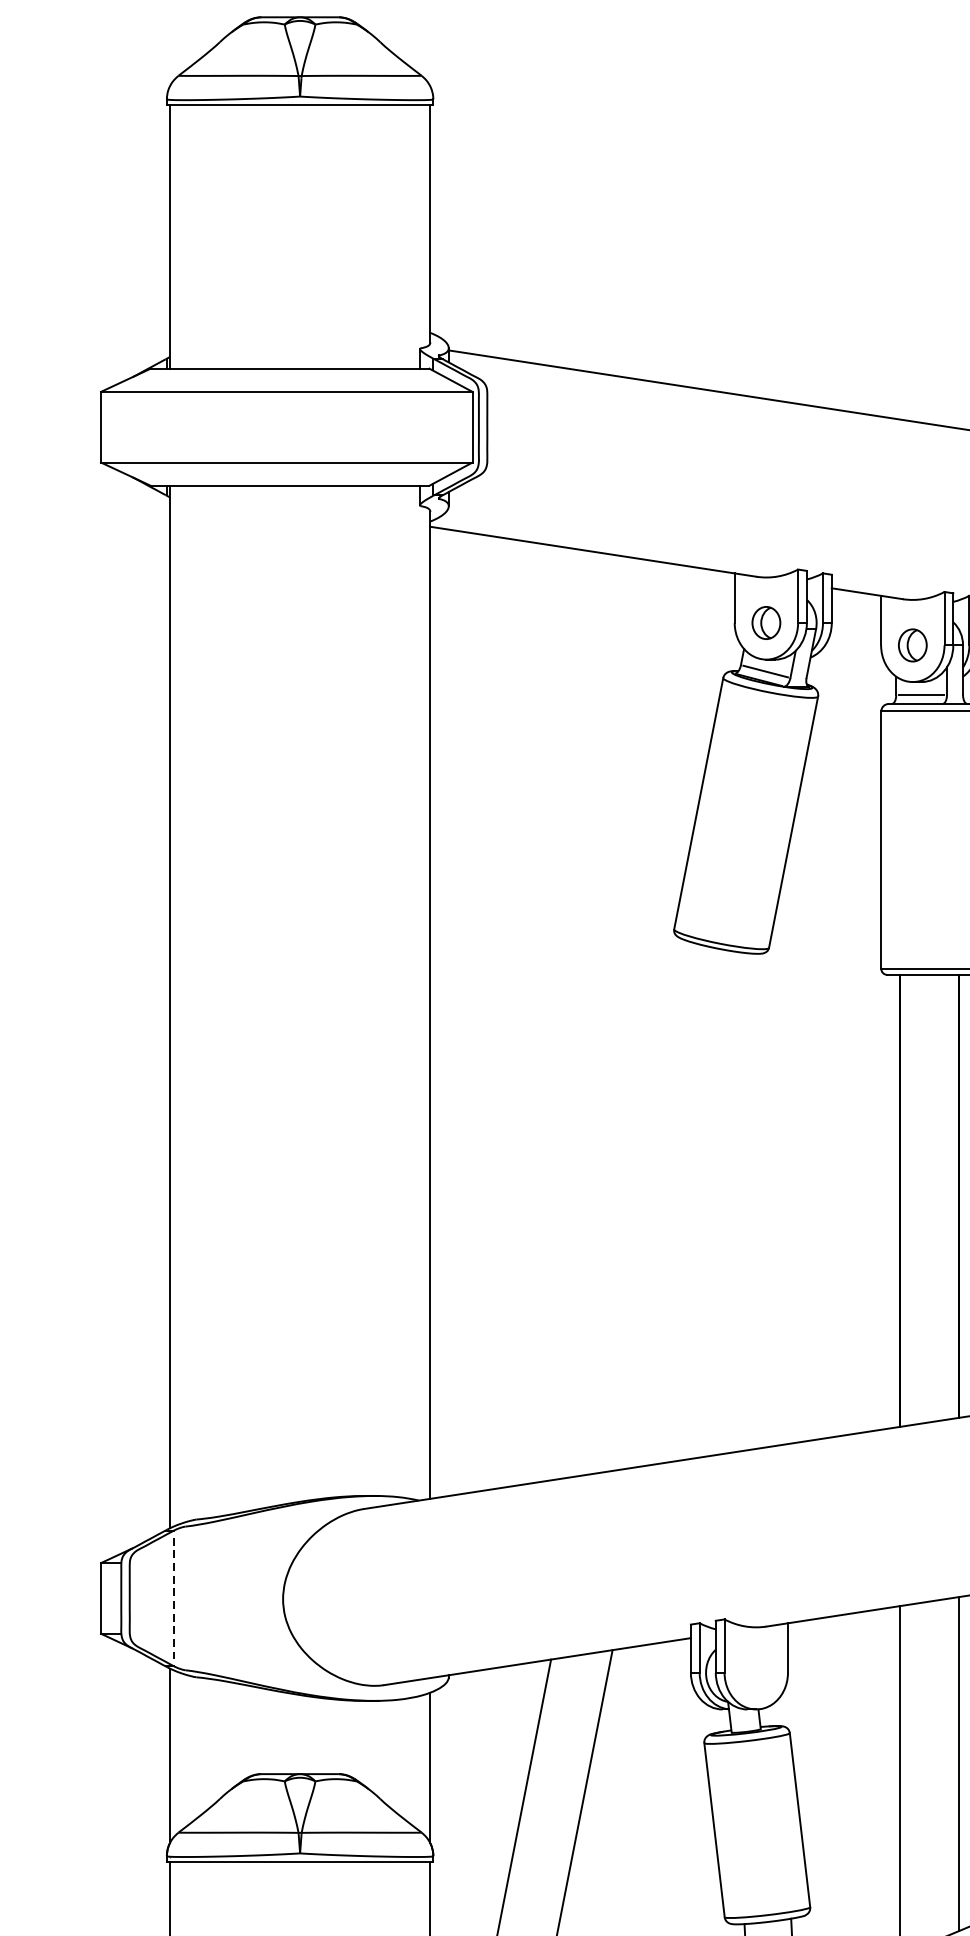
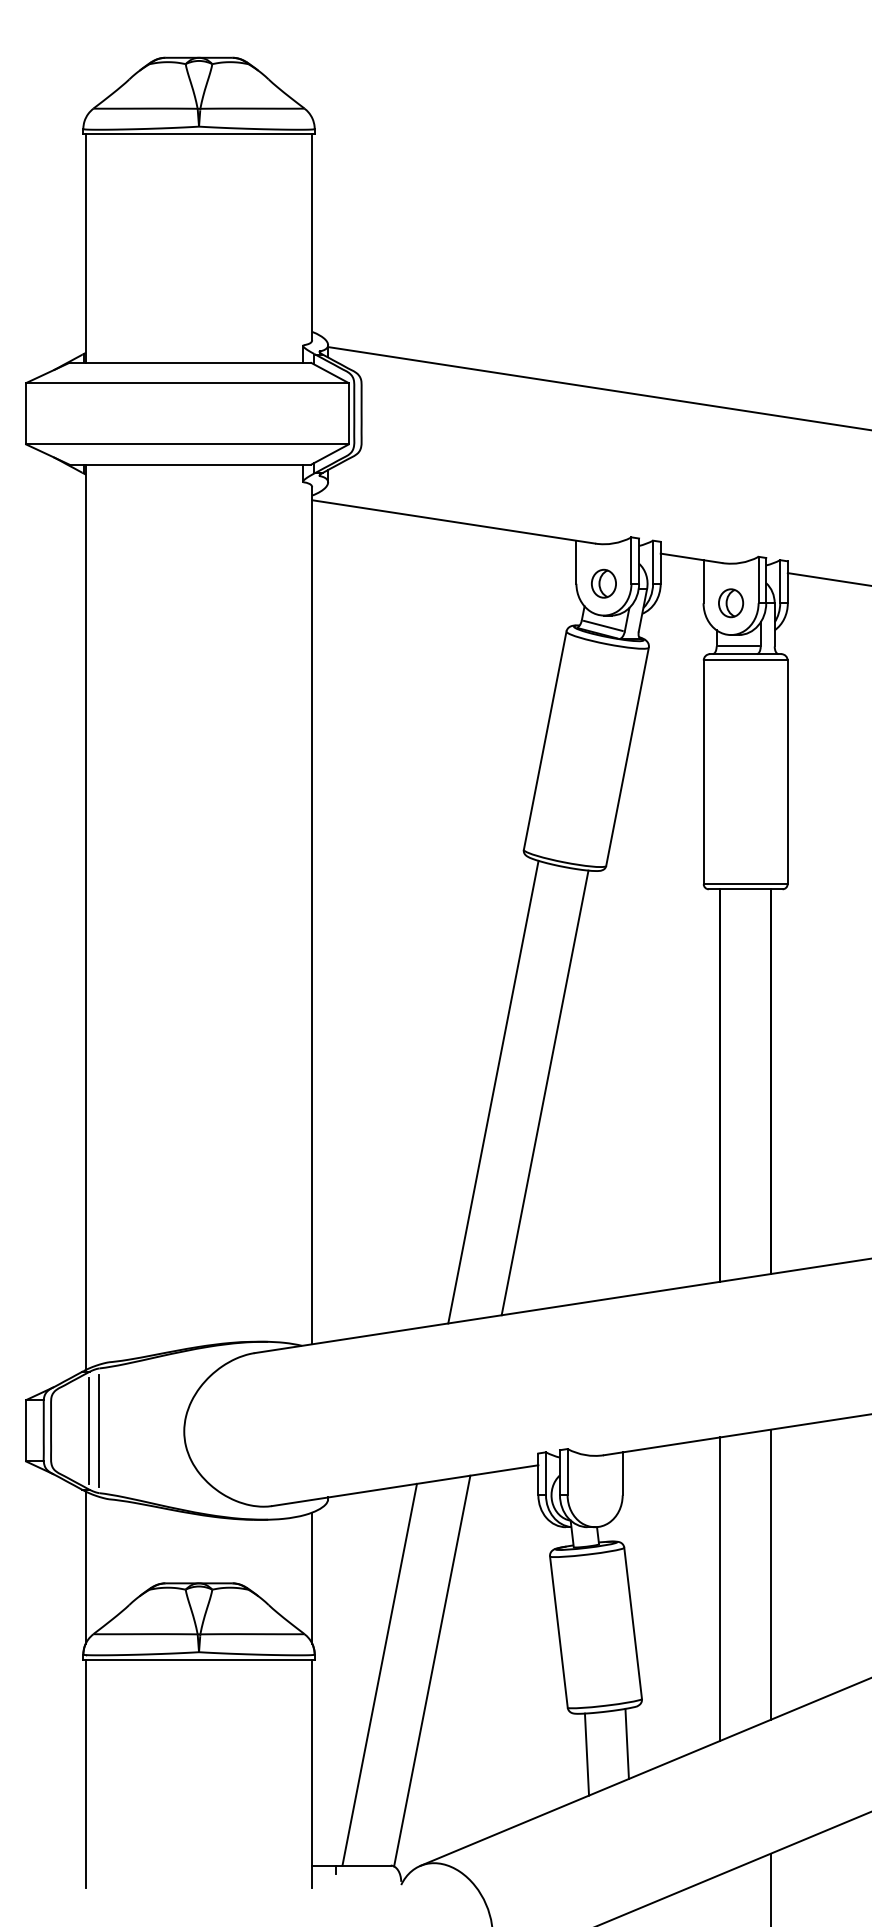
line: (639, 1207) -> (493, 1091), added
line: (697, 1208) -> (544, 1092), added
line: (173, 1598) -> (89, 1430), dashed -> solid
line: (185, 1598) -> (99, 1430), added

